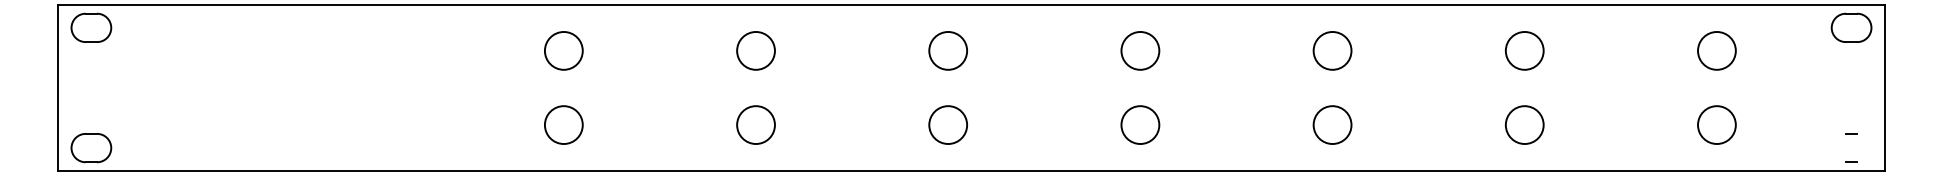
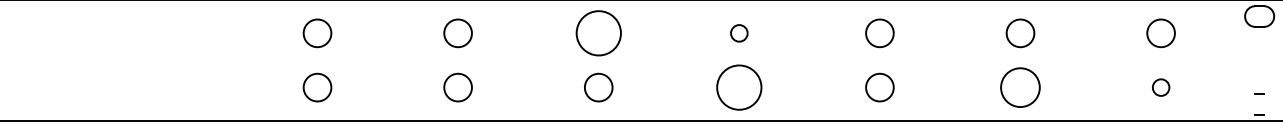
circle: (947, 50) -> (598, 33), size x1.6
circle: (1140, 50) -> (739, 33), size x0.6
circle: (1524, 124) -> (1020, 87), size x1.4
circle: (1140, 125) -> (739, 87), size x1.6
circle: (1716, 125) -> (1160, 87), size x0.6

